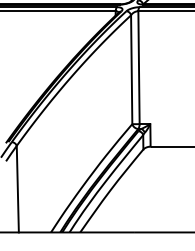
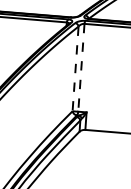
line: (139, 68) -> (81, 68), solid -> dashed
line: (131, 70) -> (75, 69), solid -> dashed

